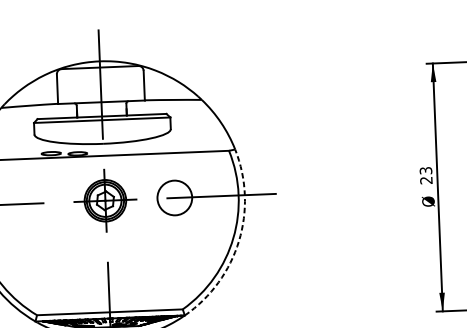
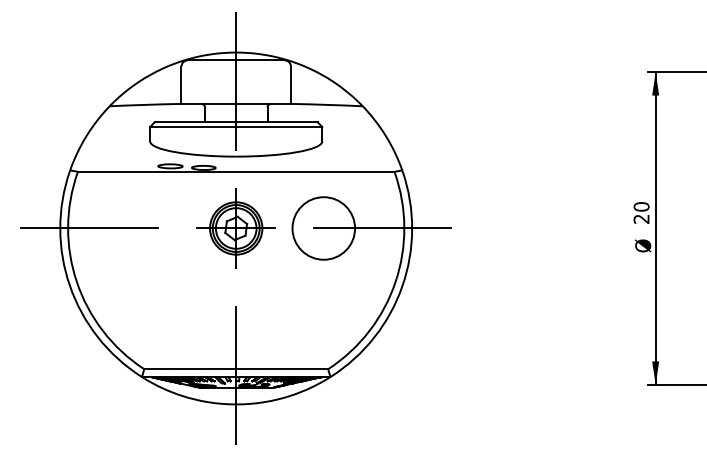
text: (425, 170) -> (641, 206), 23 -> 20
circle: (174, 198) -> (323, 228), size x1.43
arc: (239, 241) -> (402, 286), dashed -> solid

